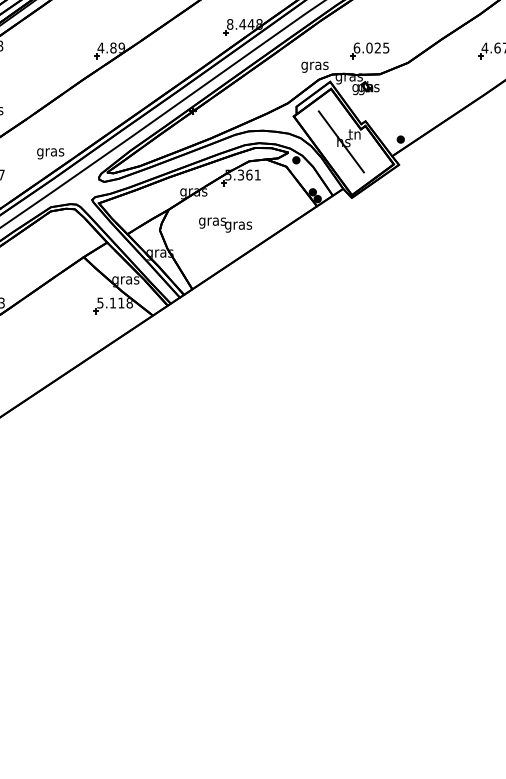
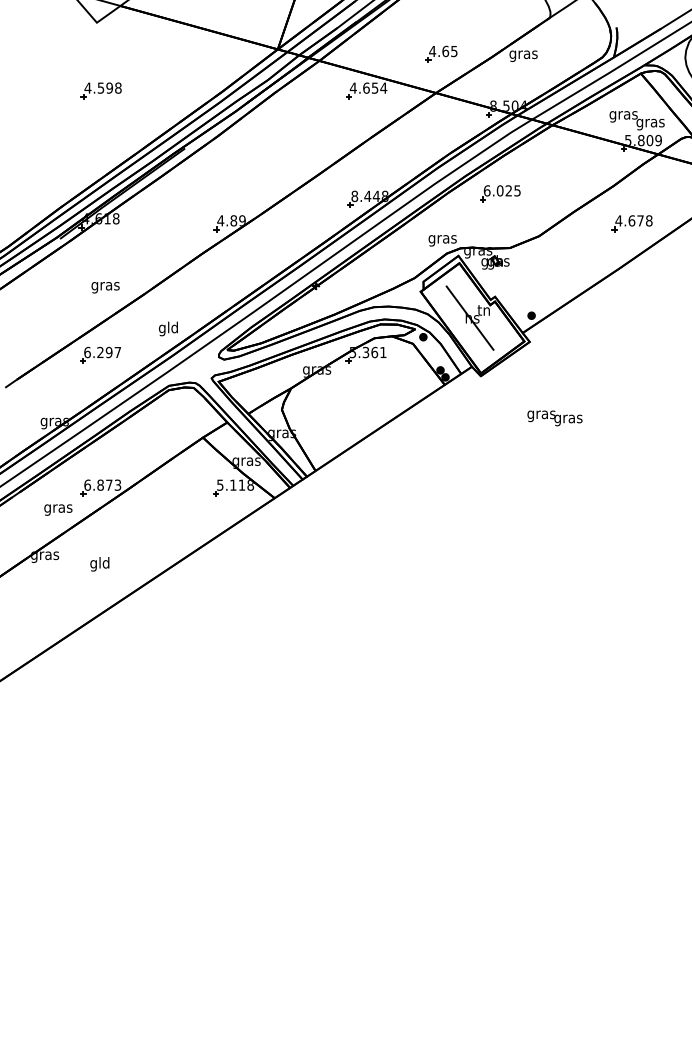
part: (369, 50) -> (500, 193), moved
text: (50, 151) -> (168, 328), gras -> gld
text: (225, 225) -> (554, 418), moved

